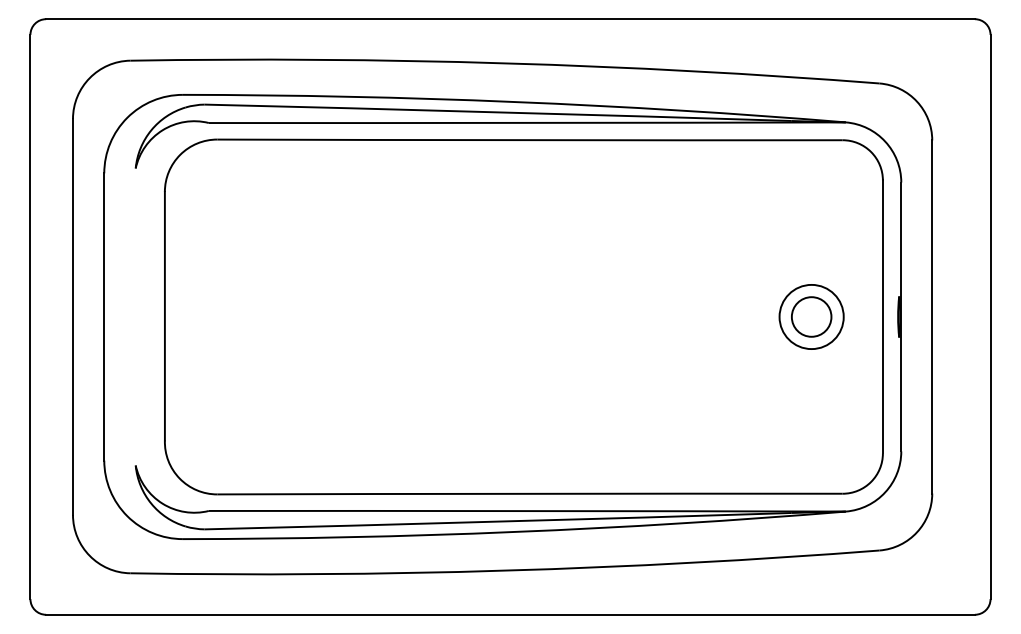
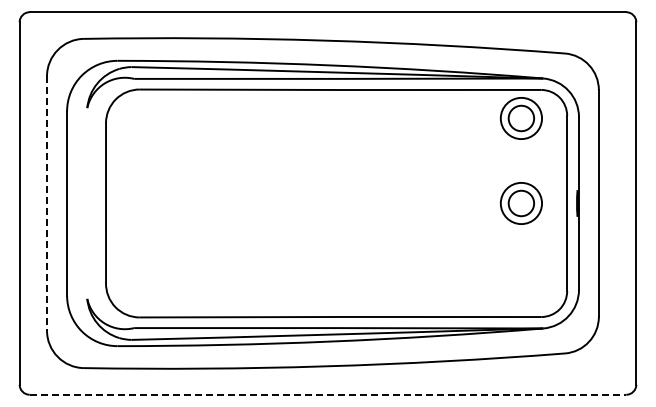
part: (810, 184) -> (520, 118), added
line: (73, 317) -> (47, 203), solid -> dashed
line: (511, 614) -> (328, 394), solid -> dashed

